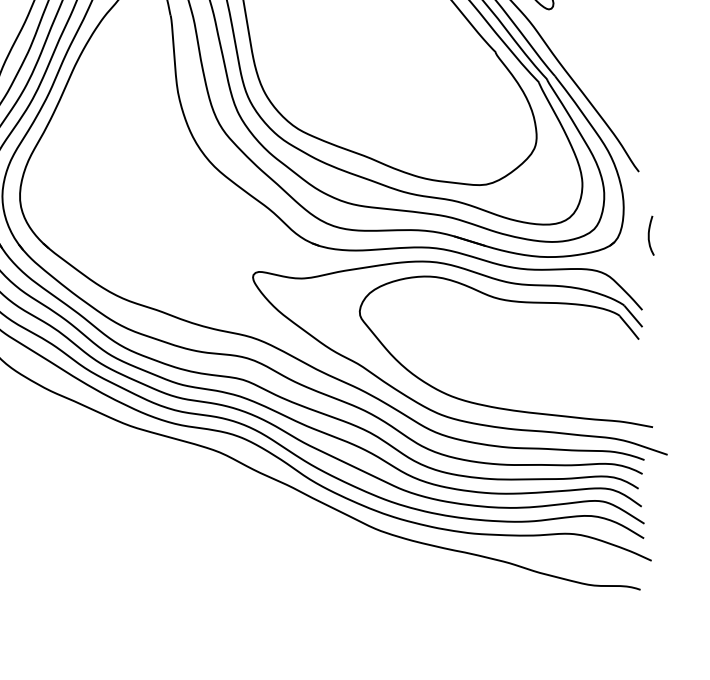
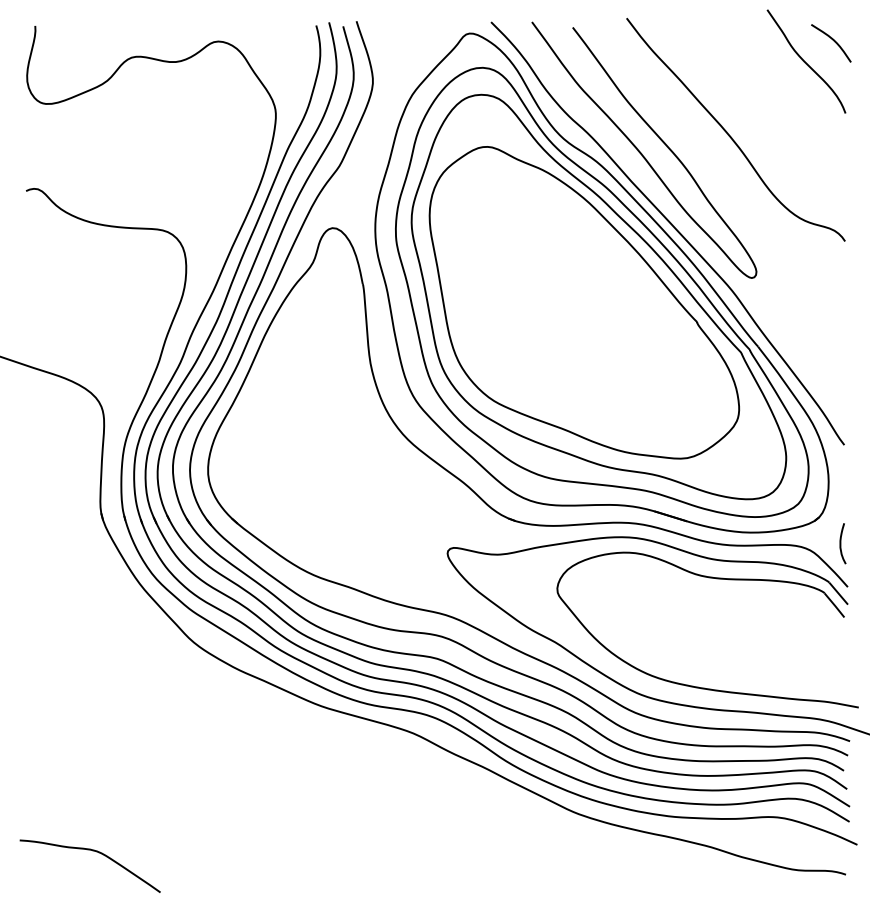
curve: (649, 235) -> (841, 543), moved

